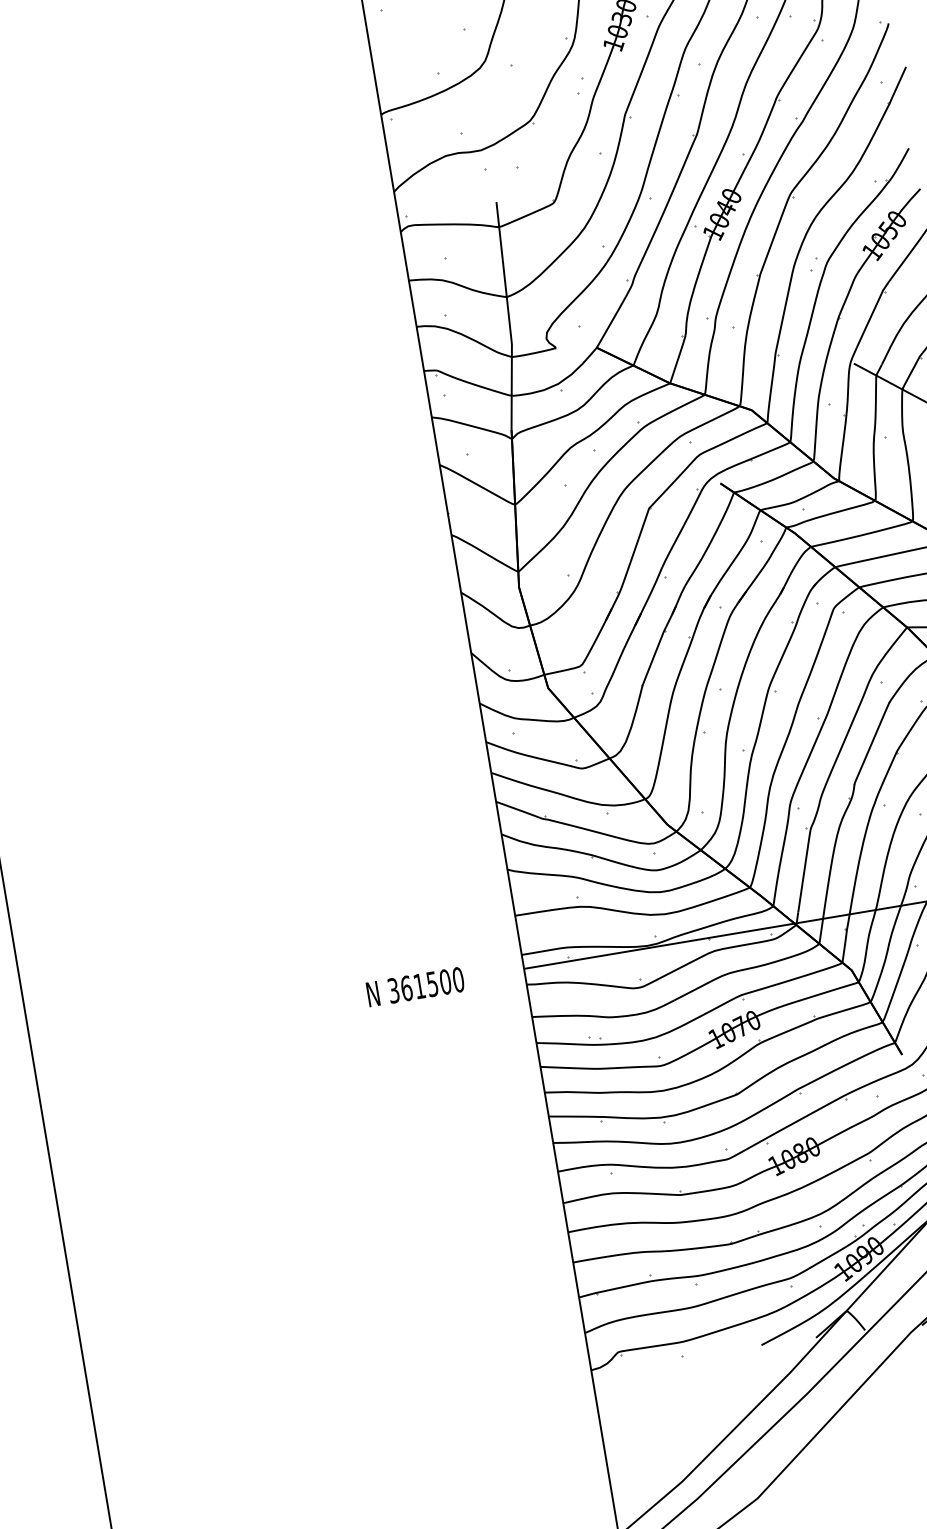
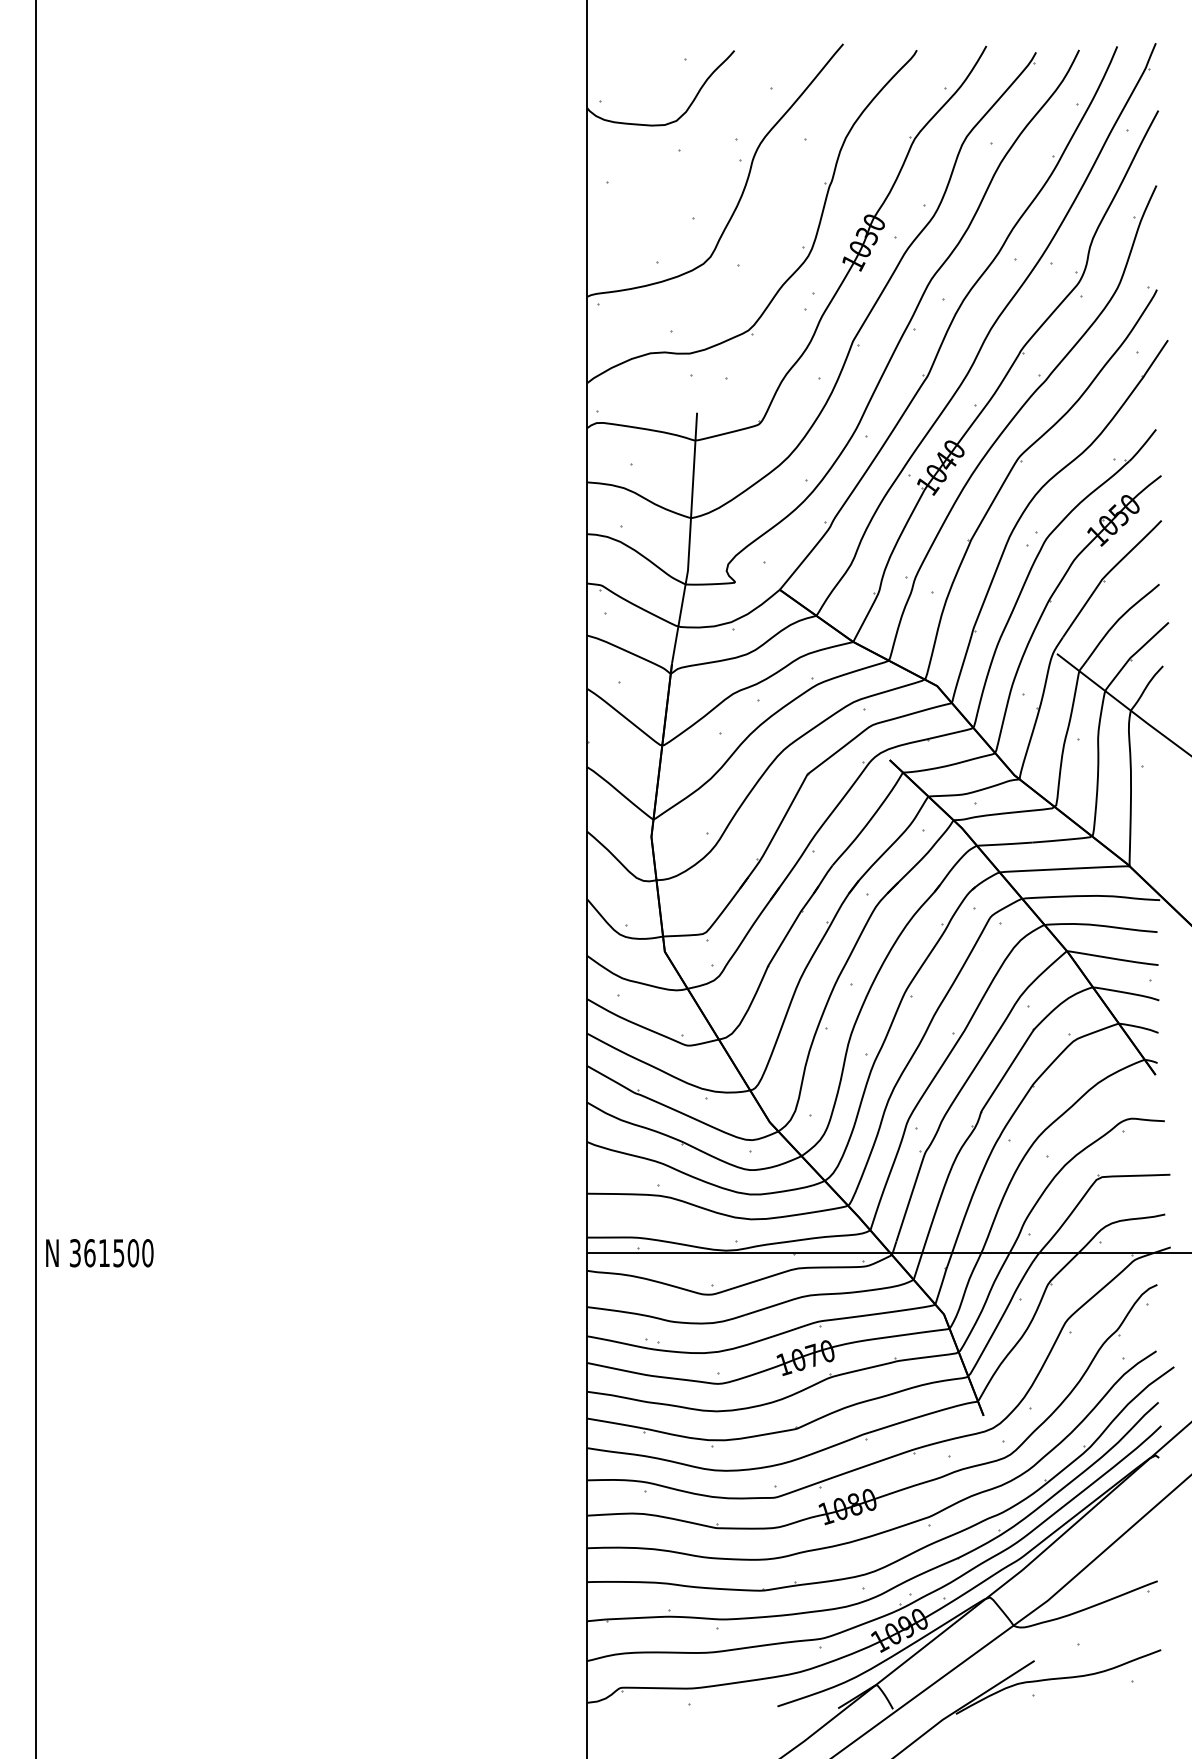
text: (415, 987) -> (99, 1253), moved

